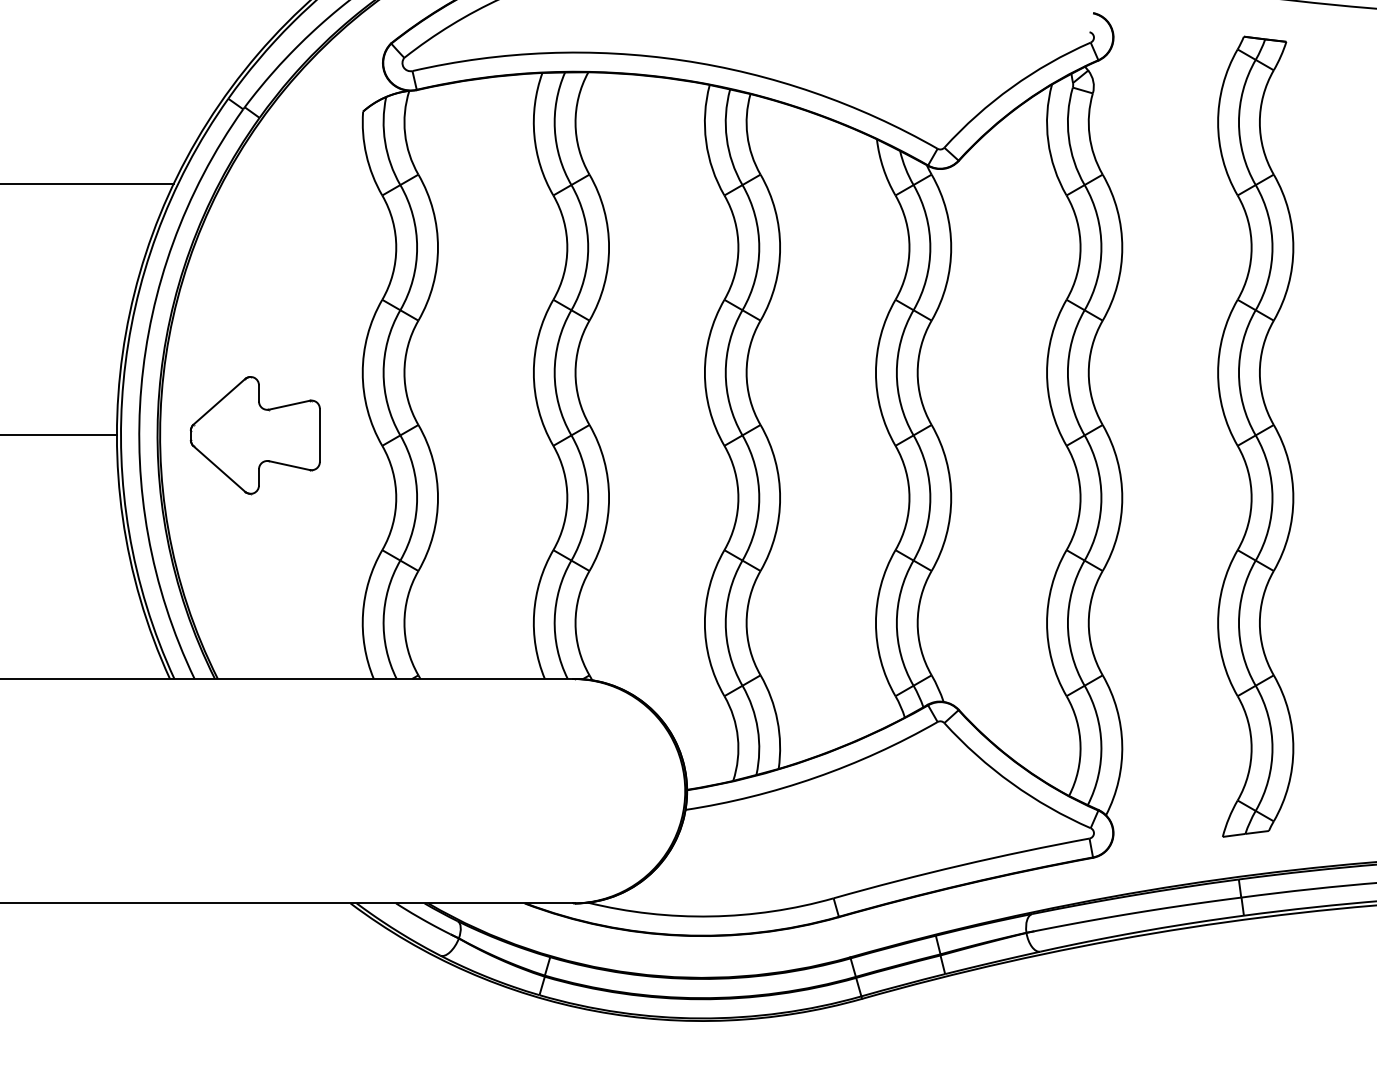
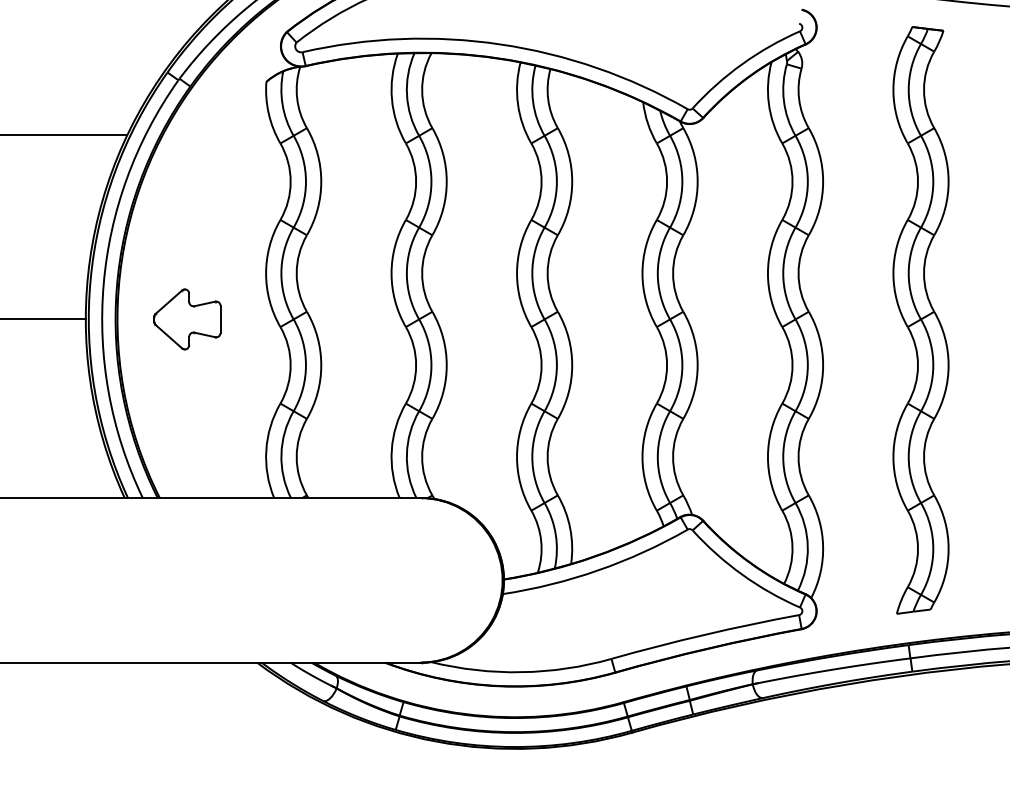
part: (255, 435) -> (187, 319), size x0.7

